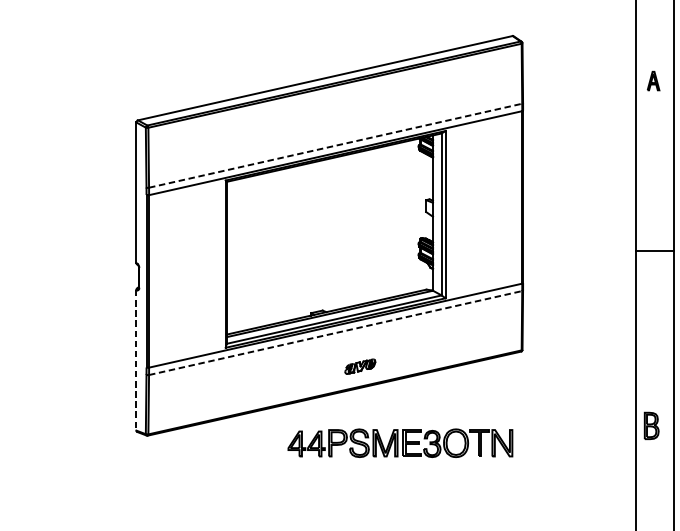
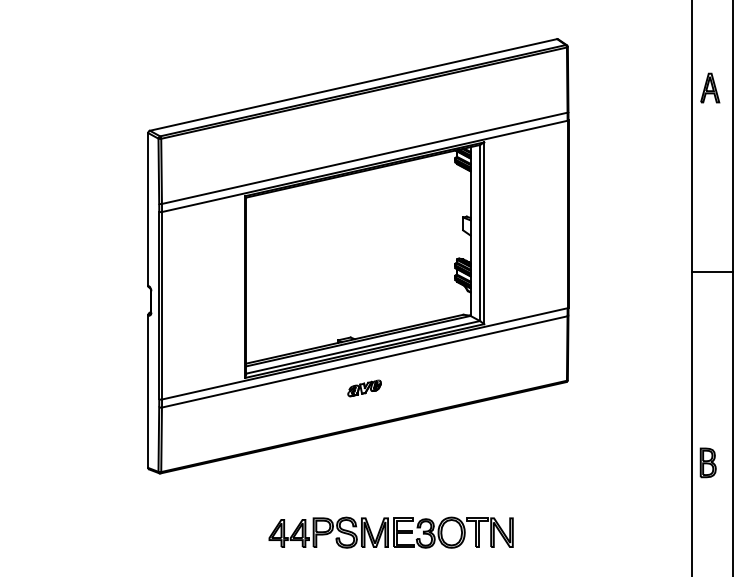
part: (653, 80) -> (710, 87), size x1.43
line: (335, 145) -> (364, 158), dashed -> solid
line: (335, 332) -> (364, 361), dashed -> solid
line: (136, 361) -> (148, 392), dashed -> solid
part: (360, 366) -> (364, 388), moved
part: (399, 443) -> (390, 532), moved

